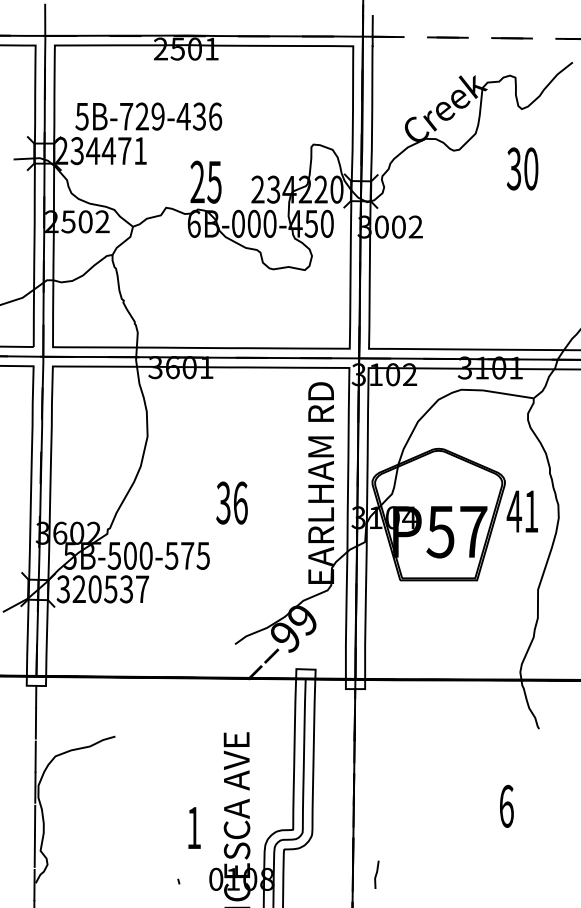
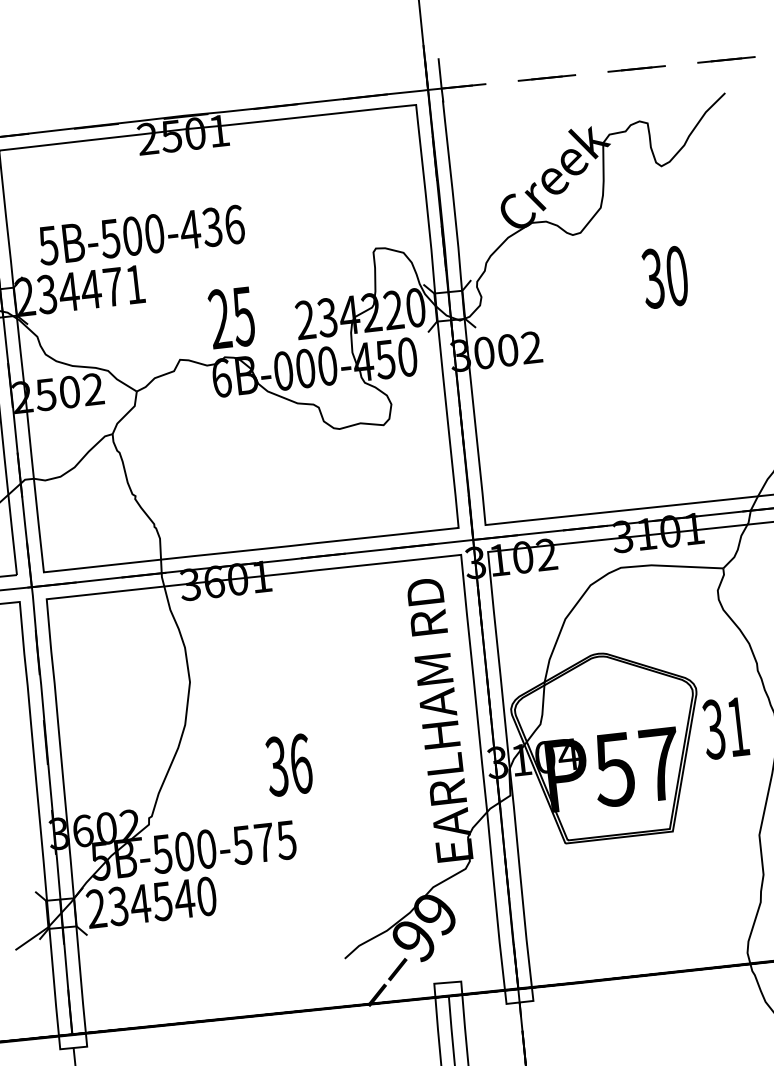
text: (141, 116) -> (131, 236), 5B-729-436 -> 5B-500-436
text: (522, 168) -> (664, 276), moved
text: (231, 502) -> (288, 764), moved
text: (514, 511) -> (714, 729), 41 -> 31
text: (102, 589) -> (150, 902), 320537 -> 234540

